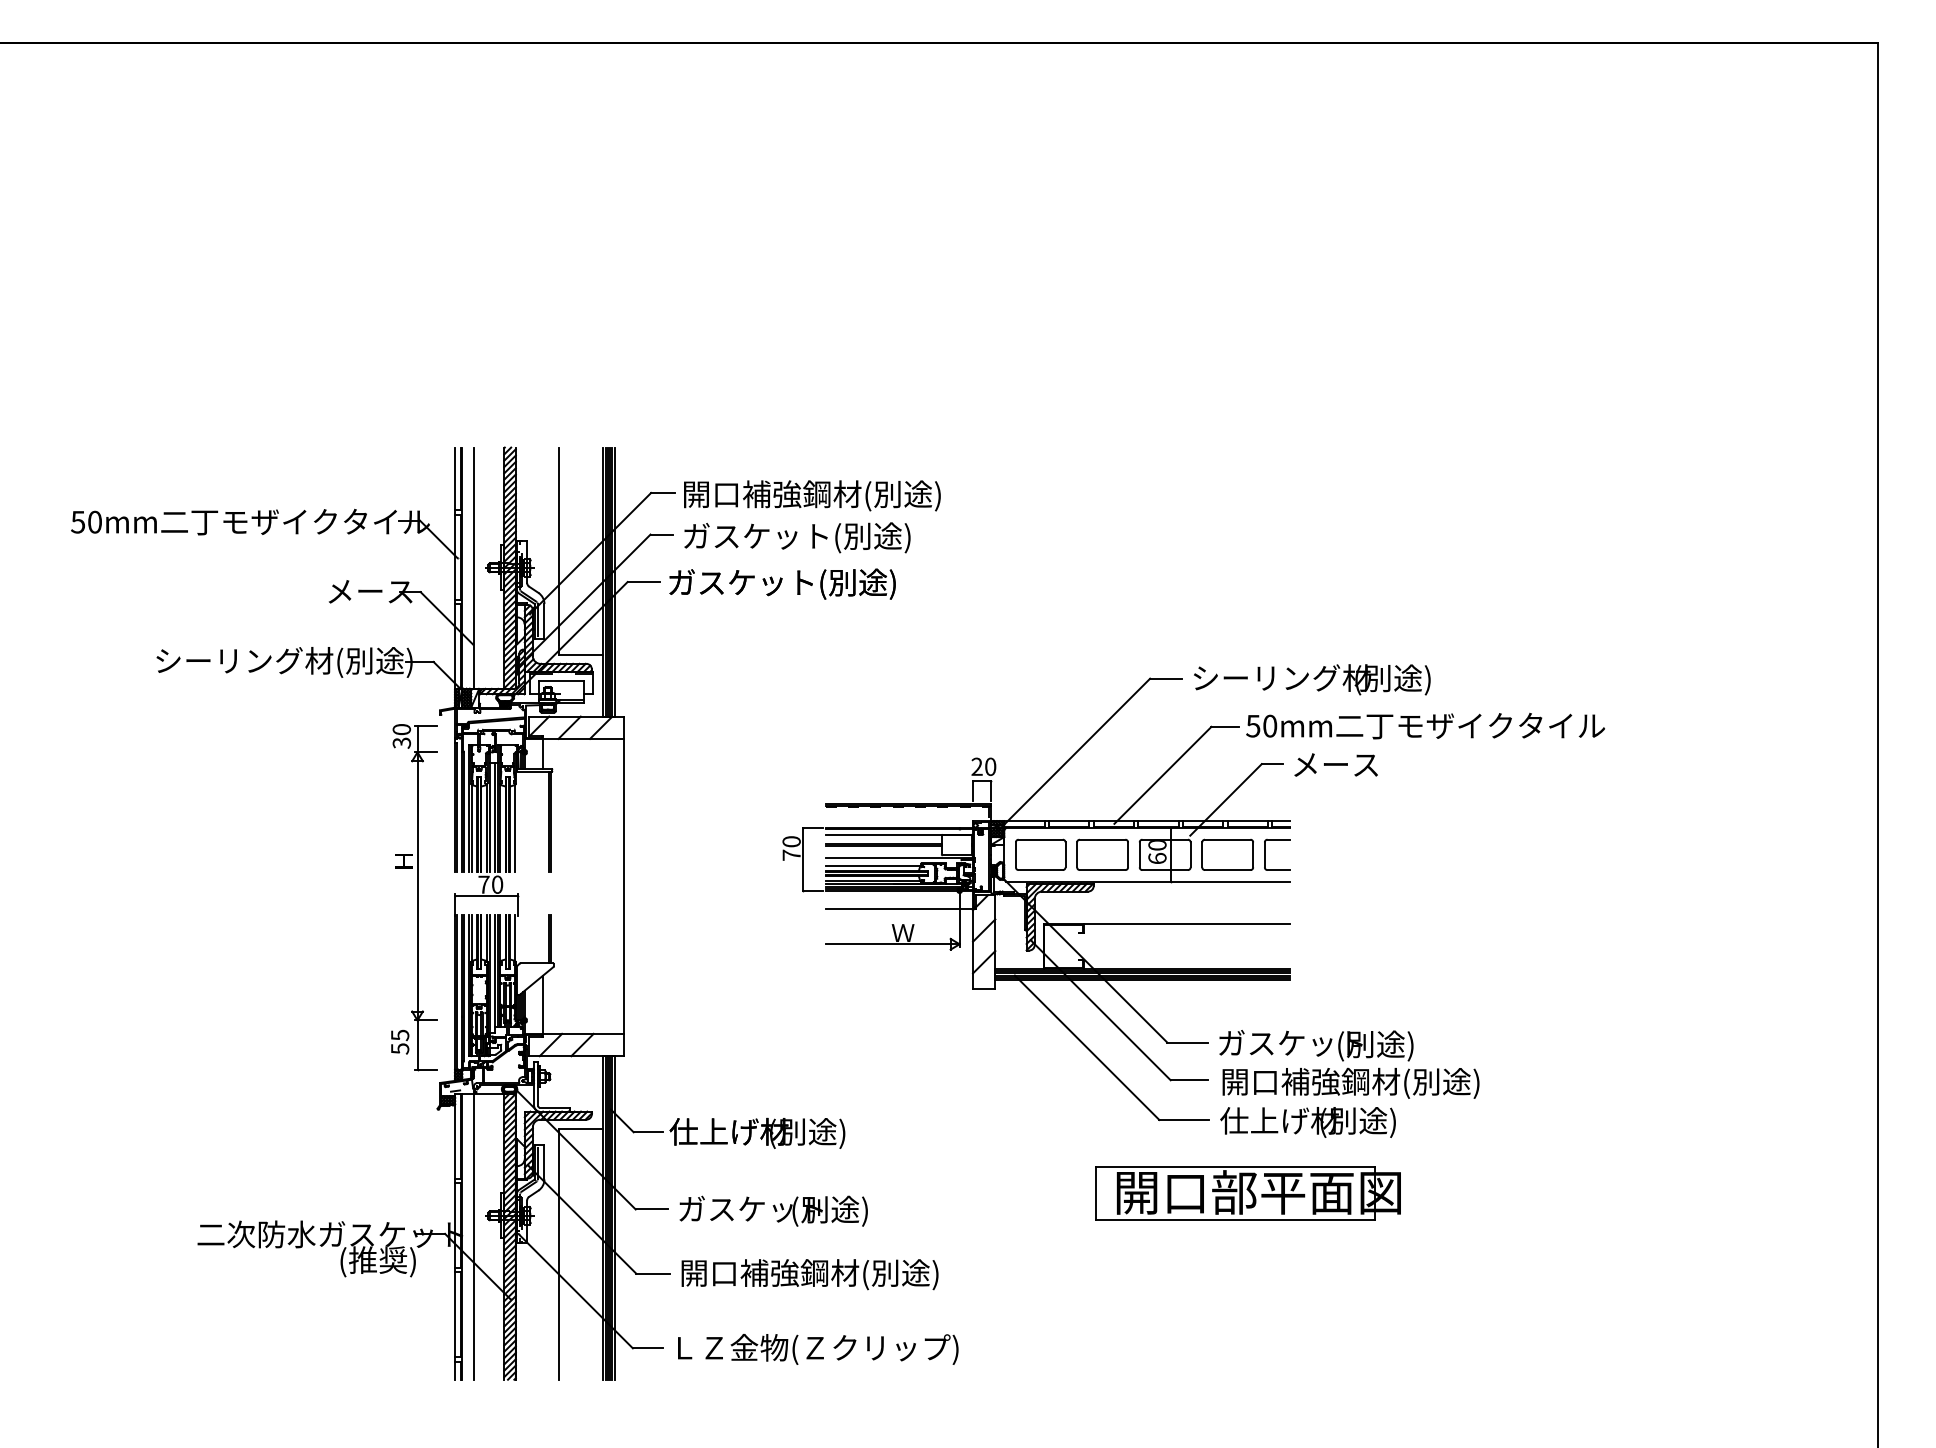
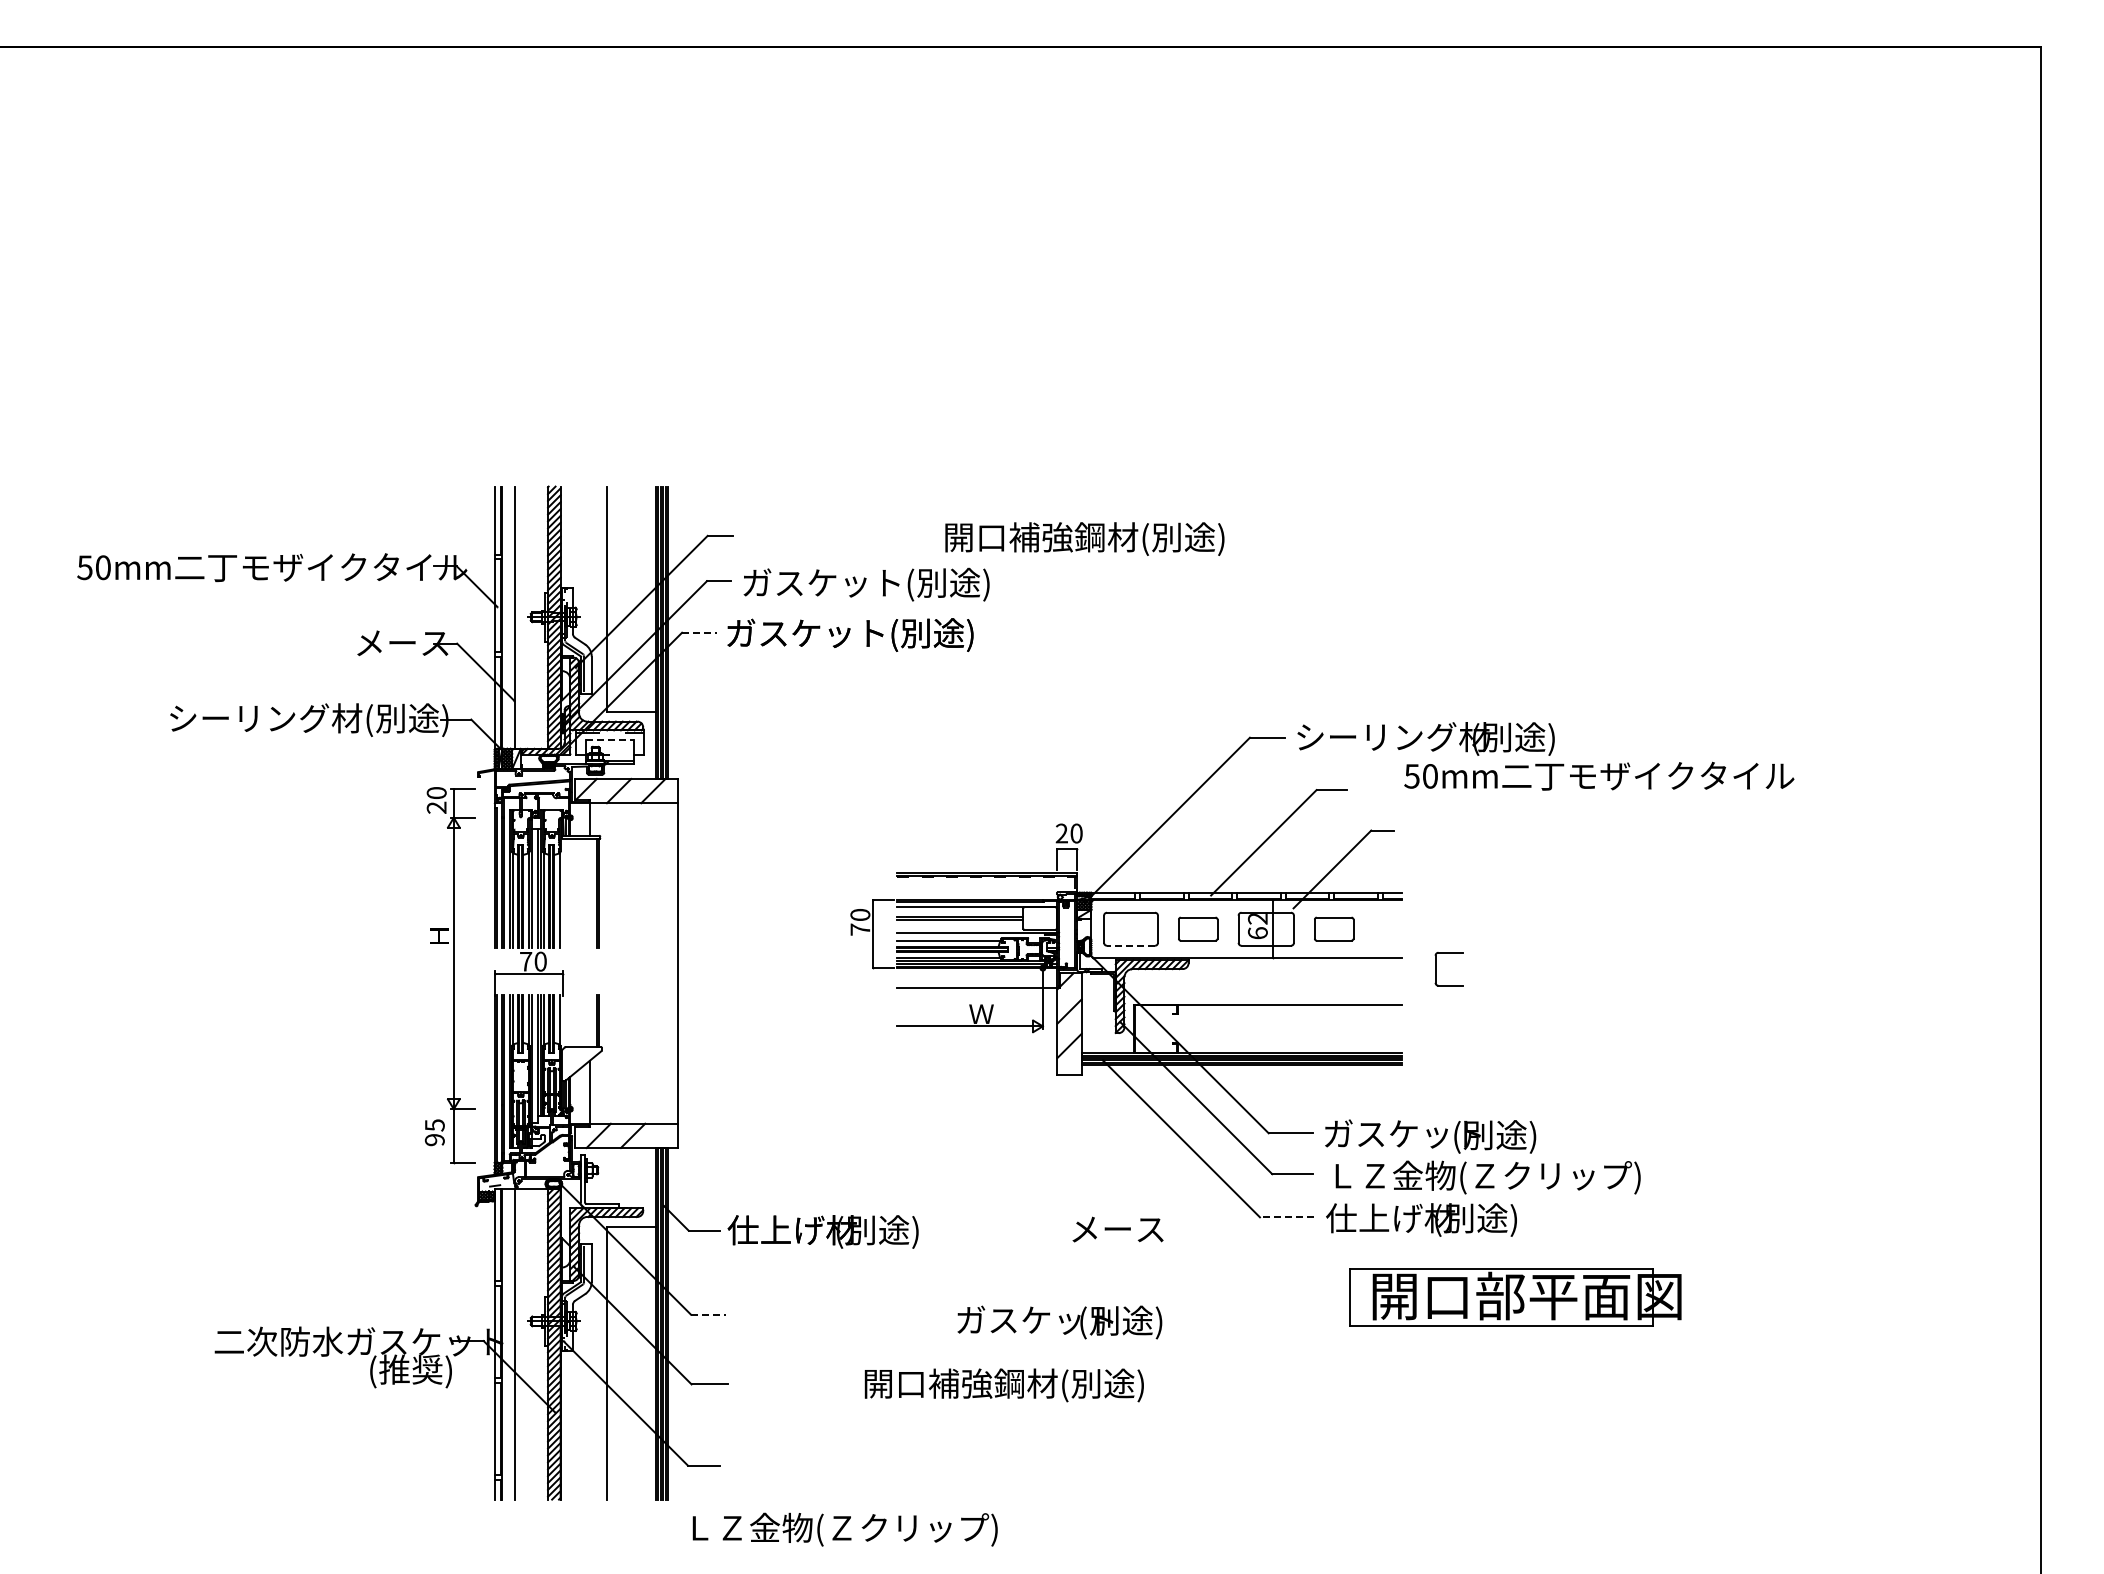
text: (812, 495) -> (1084, 538), moved
line: (643, 581) -> (699, 632), solid -> dashed
line: (561, 681) -> (610, 740), solid -> dashed
text: (1425, 725) -> (1599, 775), moved
text: (401, 742) -> (436, 807), 30 -> 20
text: (1335, 764) -> (1117, 1229), moved
text: (1157, 845) -> (1257, 919), 60 -> 62
part: (1101, 854) -> (1197, 928), size x0.7
part: (1227, 854) -> (1333, 928), size x0.7
part: (1265, 855) -> (1436, 969), moved
line: (1040, 869) -> (1130, 945), solid -> dashed
text: (399, 1049) -> (434, 1140), 55 -> 95
text: (1365, 1083) -> (1484, 1177), 開口補強鋼材(別途) -> ＬＺ金物(Ｚクリップ)
line: (1183, 1120) -> (1286, 1217), solid -> dashed
part: (1248, 1193) -> (1515, 1297), moved
line: (651, 1209) -> (708, 1314), solid -> dashed
text: (773, 1211) -> (1059, 1322), moved
text: (809, 1274) -> (1003, 1385), moved
text: (817, 1349) -> (844, 1529), moved

